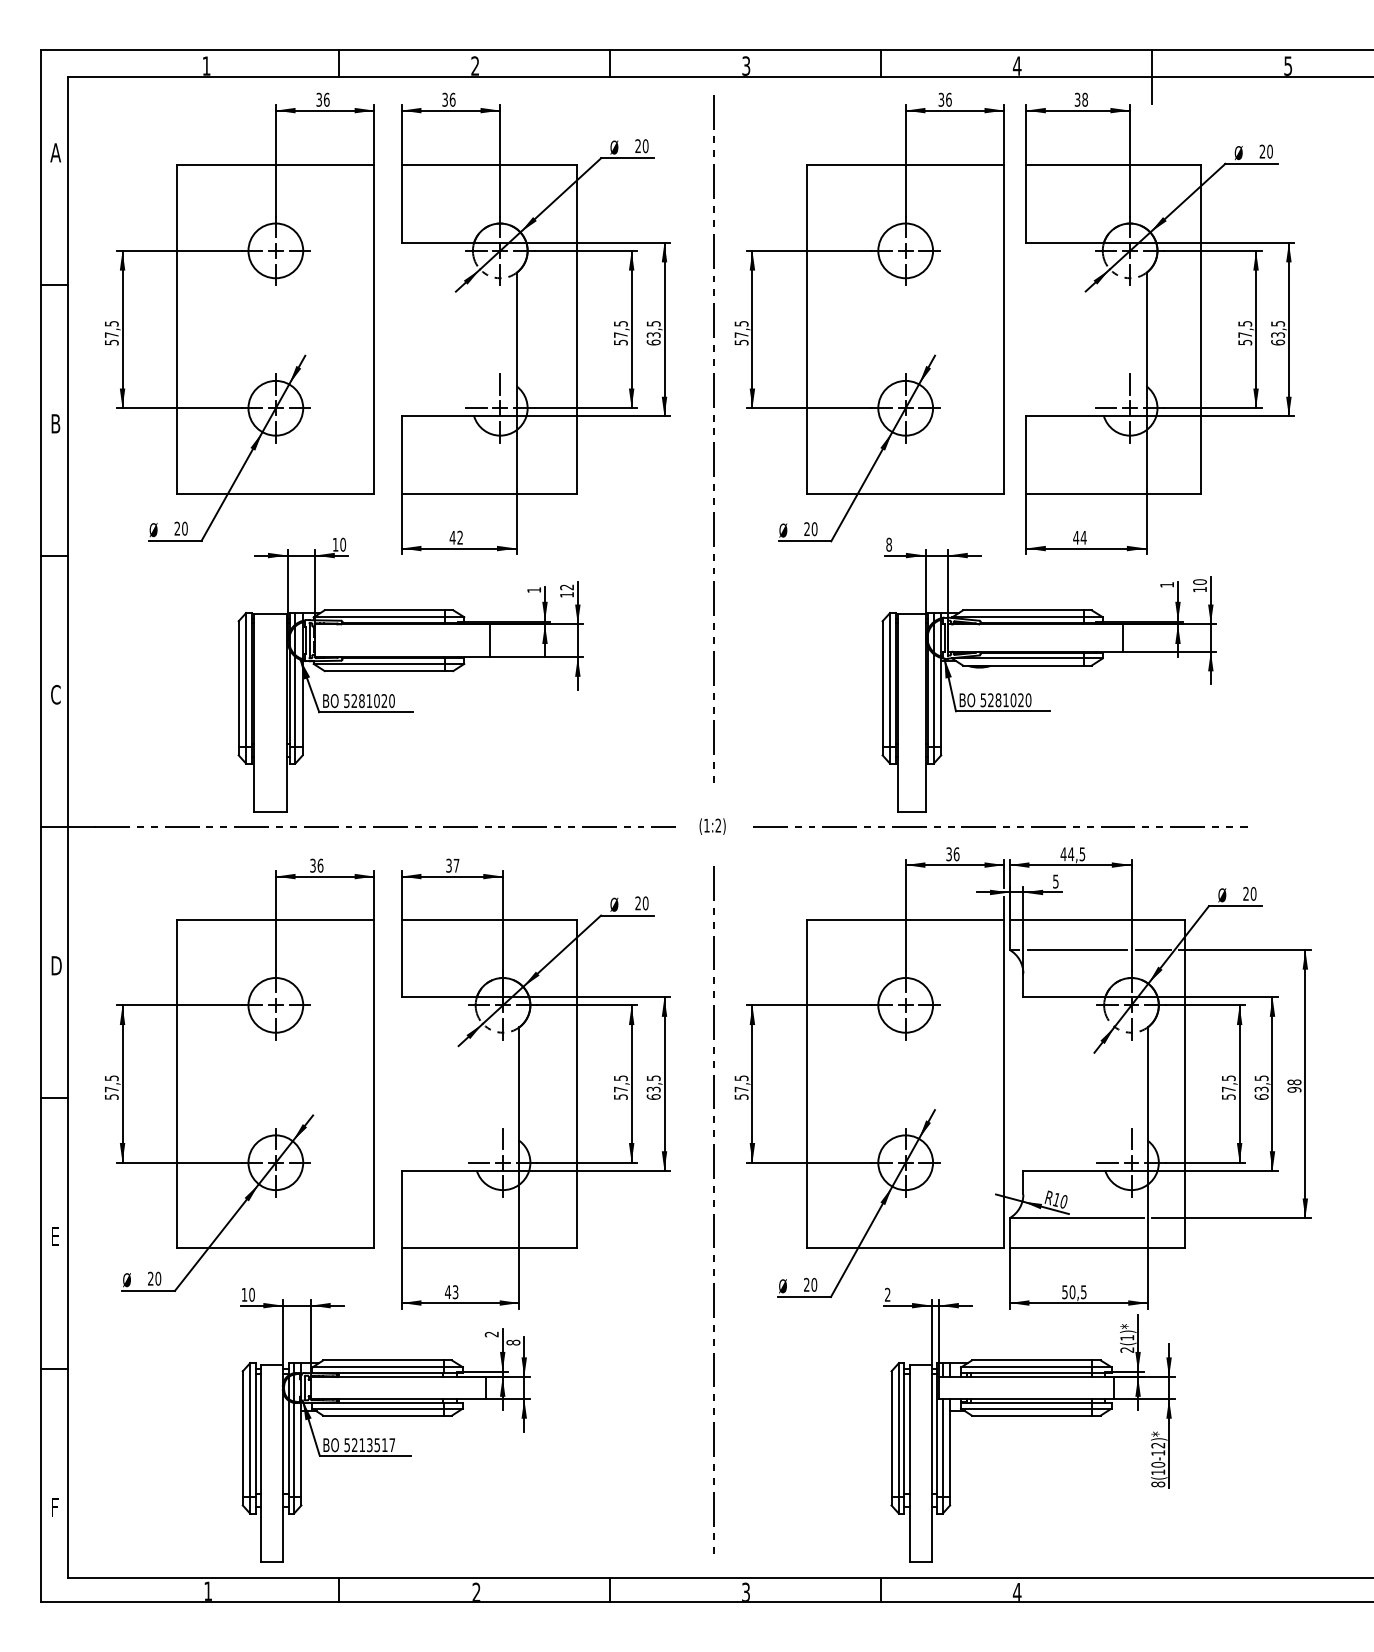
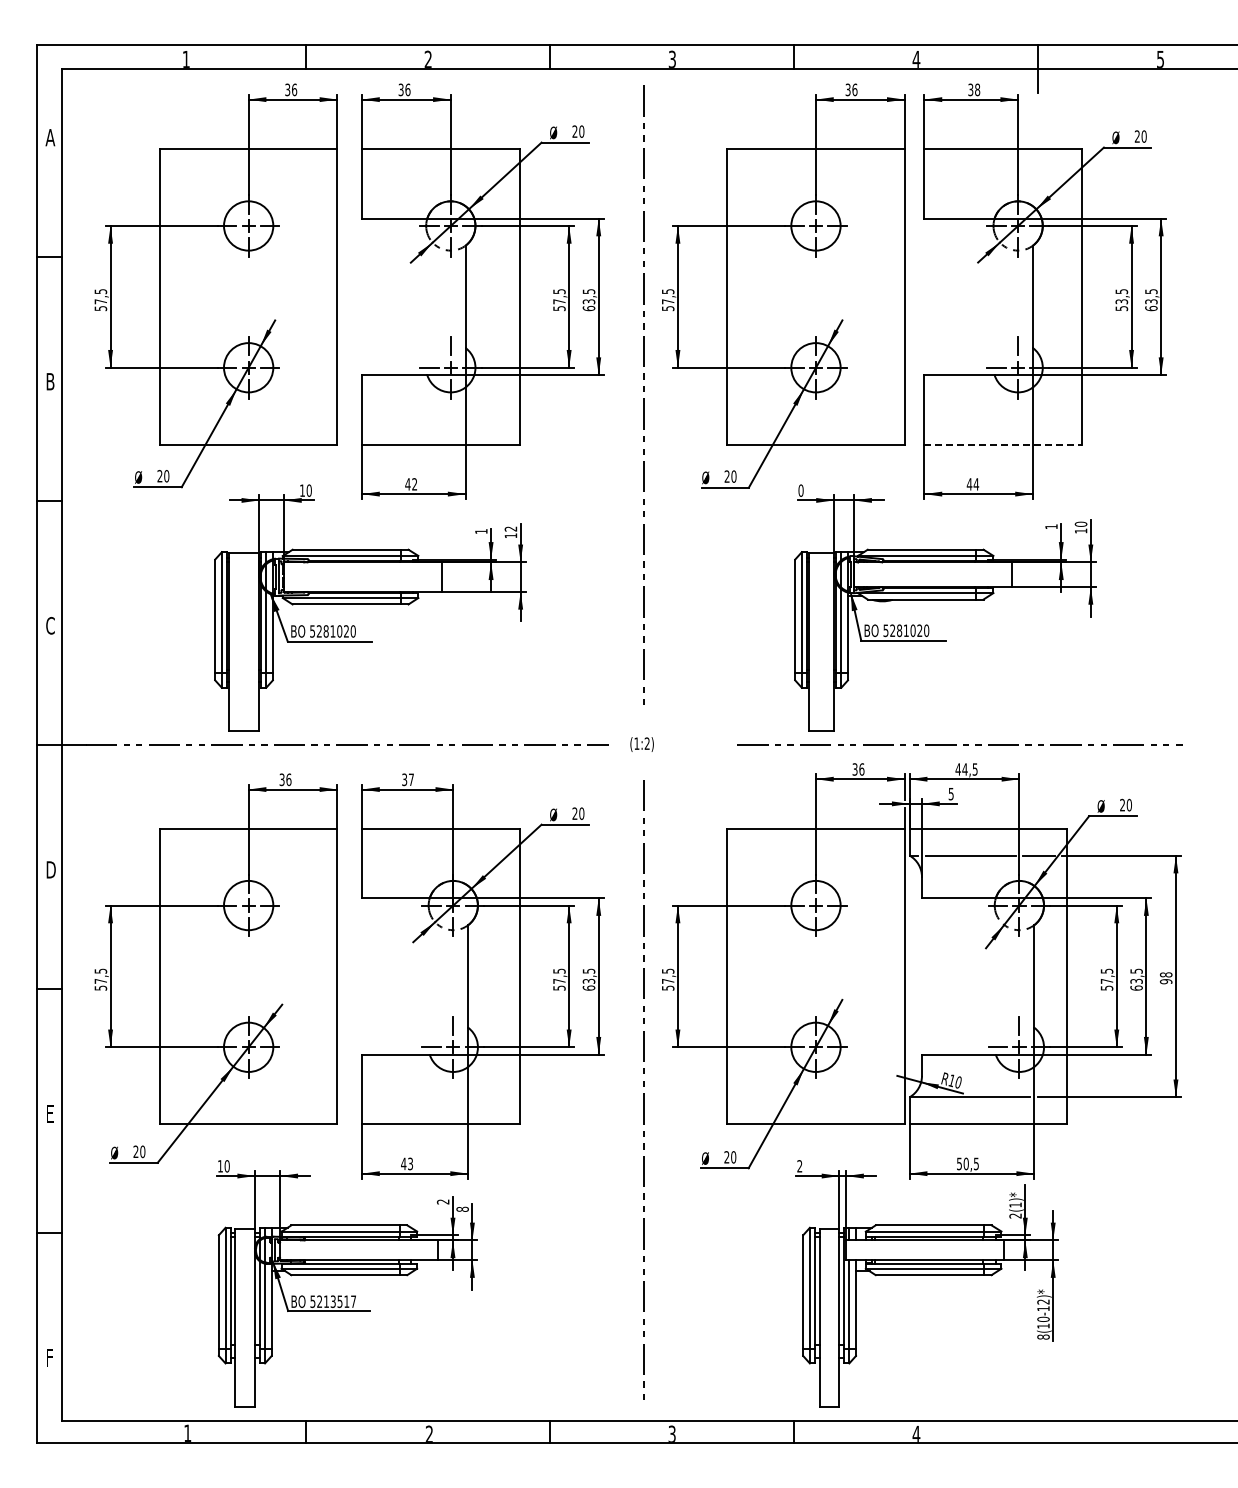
text: (1244, 334) -> (1121, 301), 57,5 -> 53,5
line: (1113, 493) -> (1003, 444), solid -> dashed
text: (888, 544) -> (800, 490), 8 -> 0
line: (996, 826) -> (956, 744), moved

